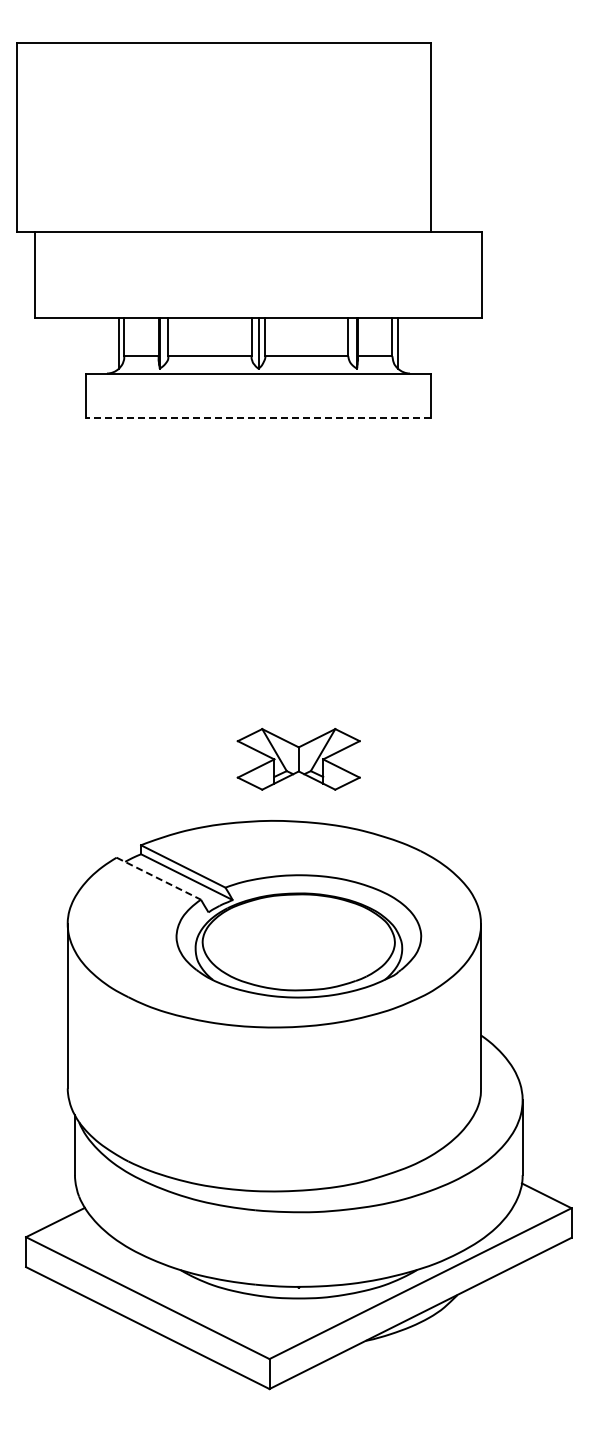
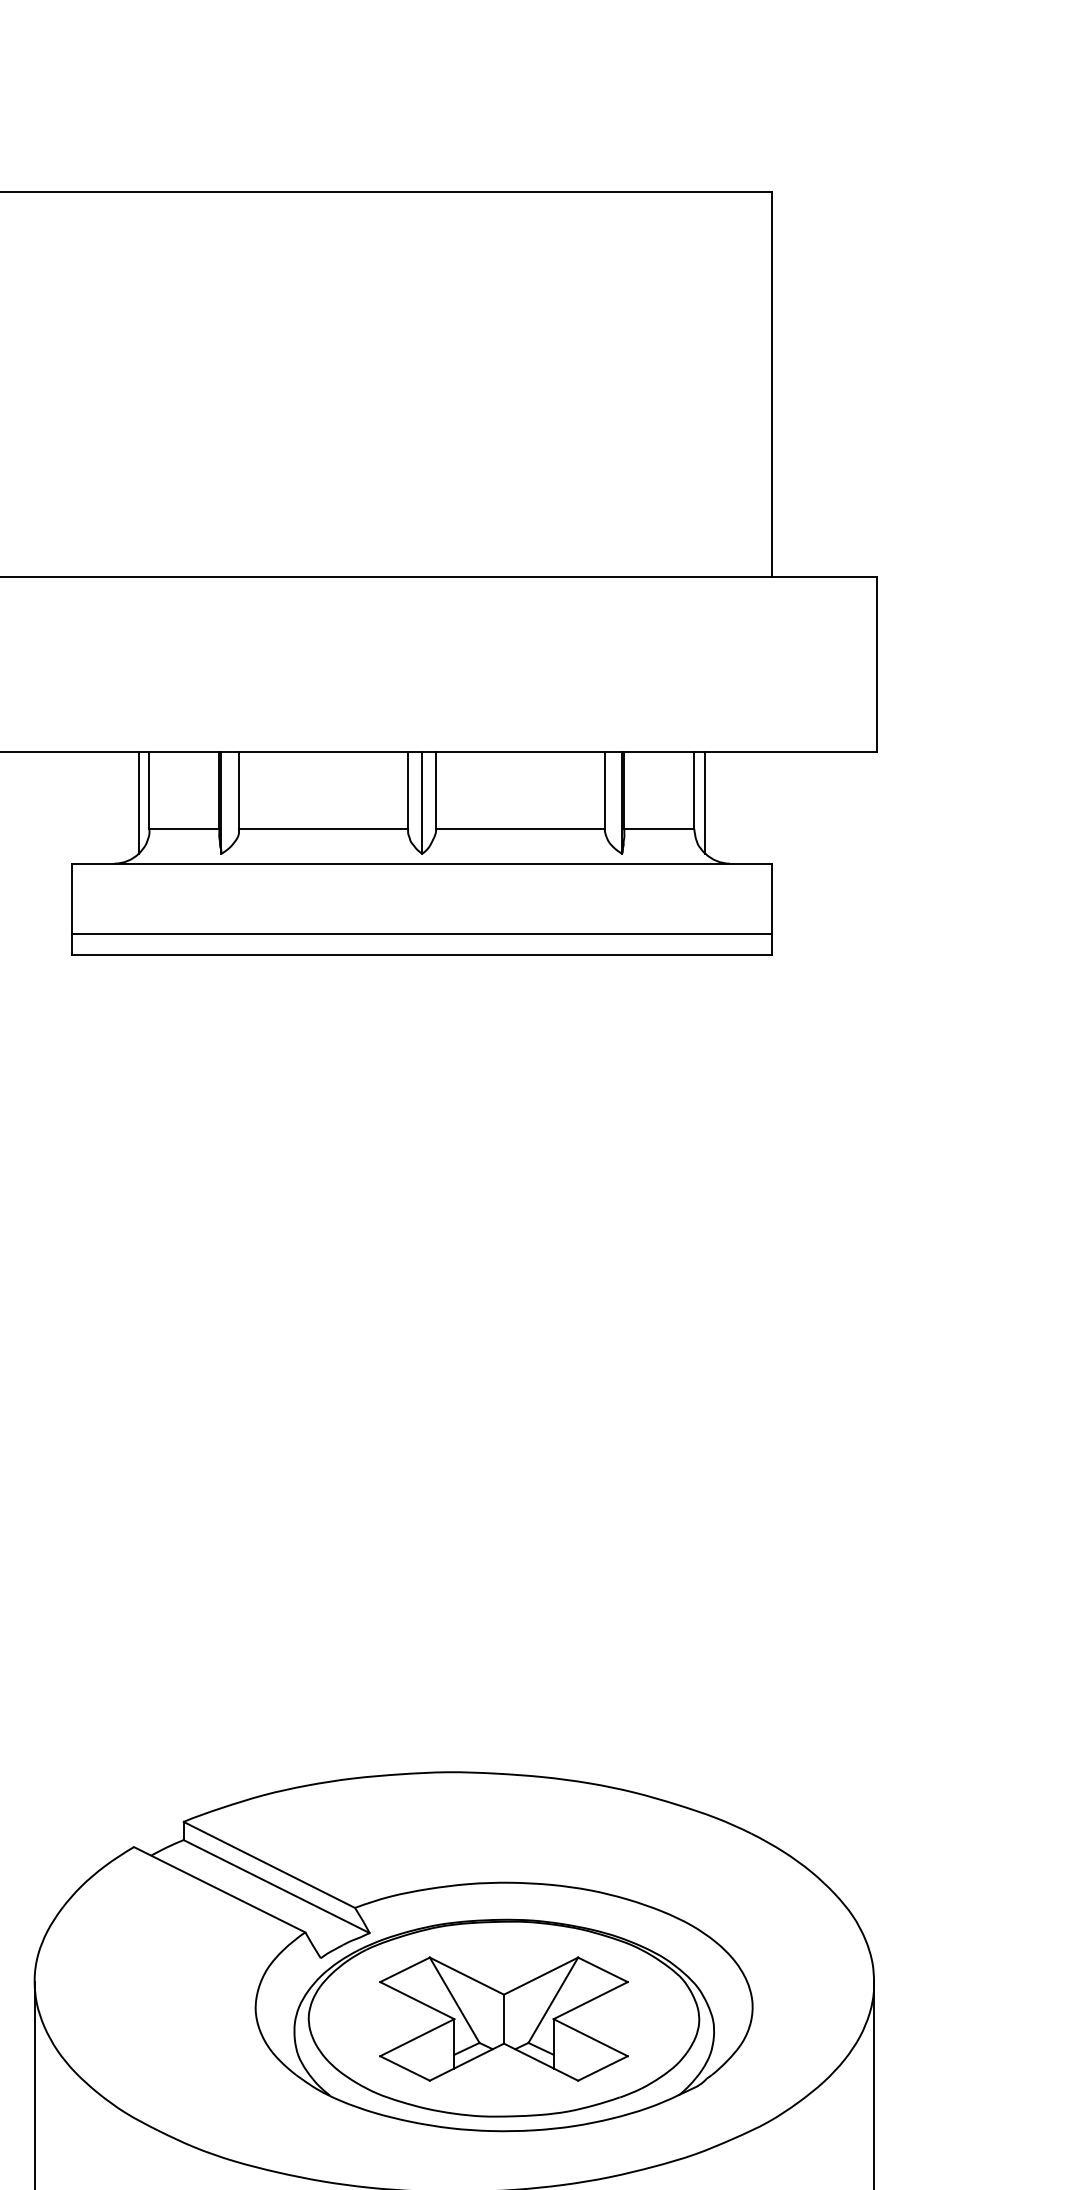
line: (258, 407) -> (422, 932), added
line: (258, 418) -> (422, 954), dashed -> solid
part: (298, 759) -> (503, 2019), moved
line: (159, 878) -> (221, 1889), dashed -> solid

